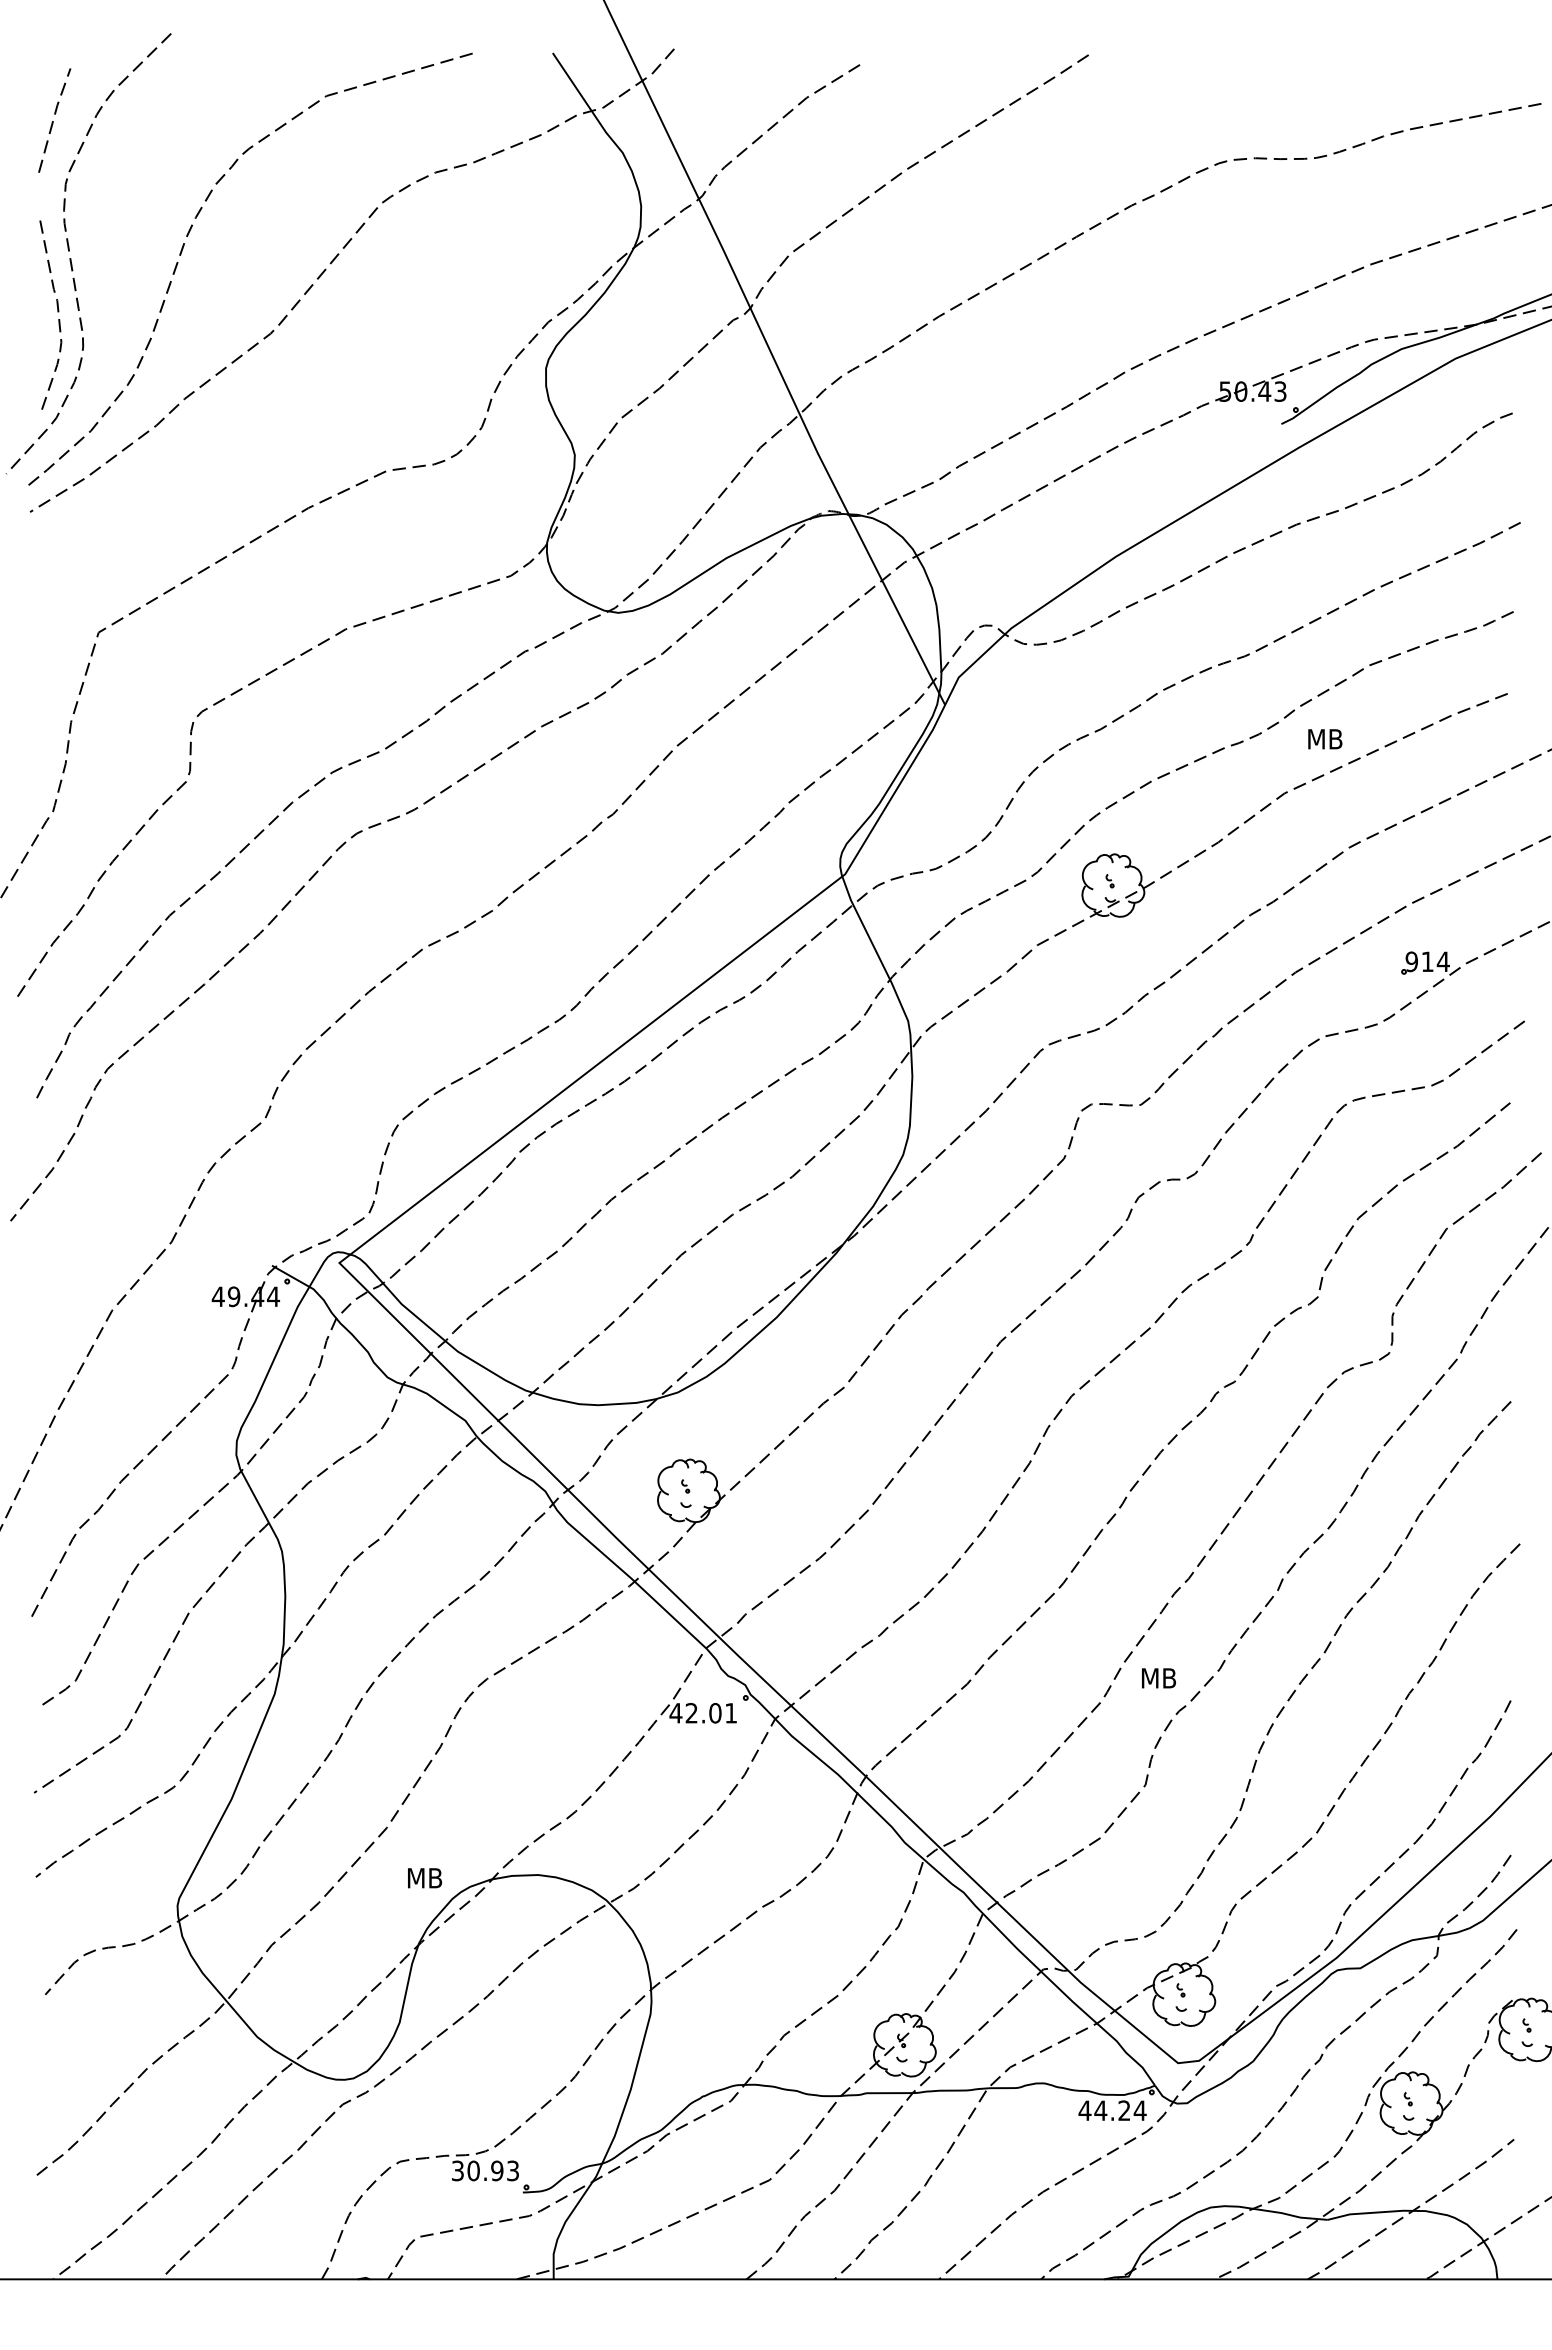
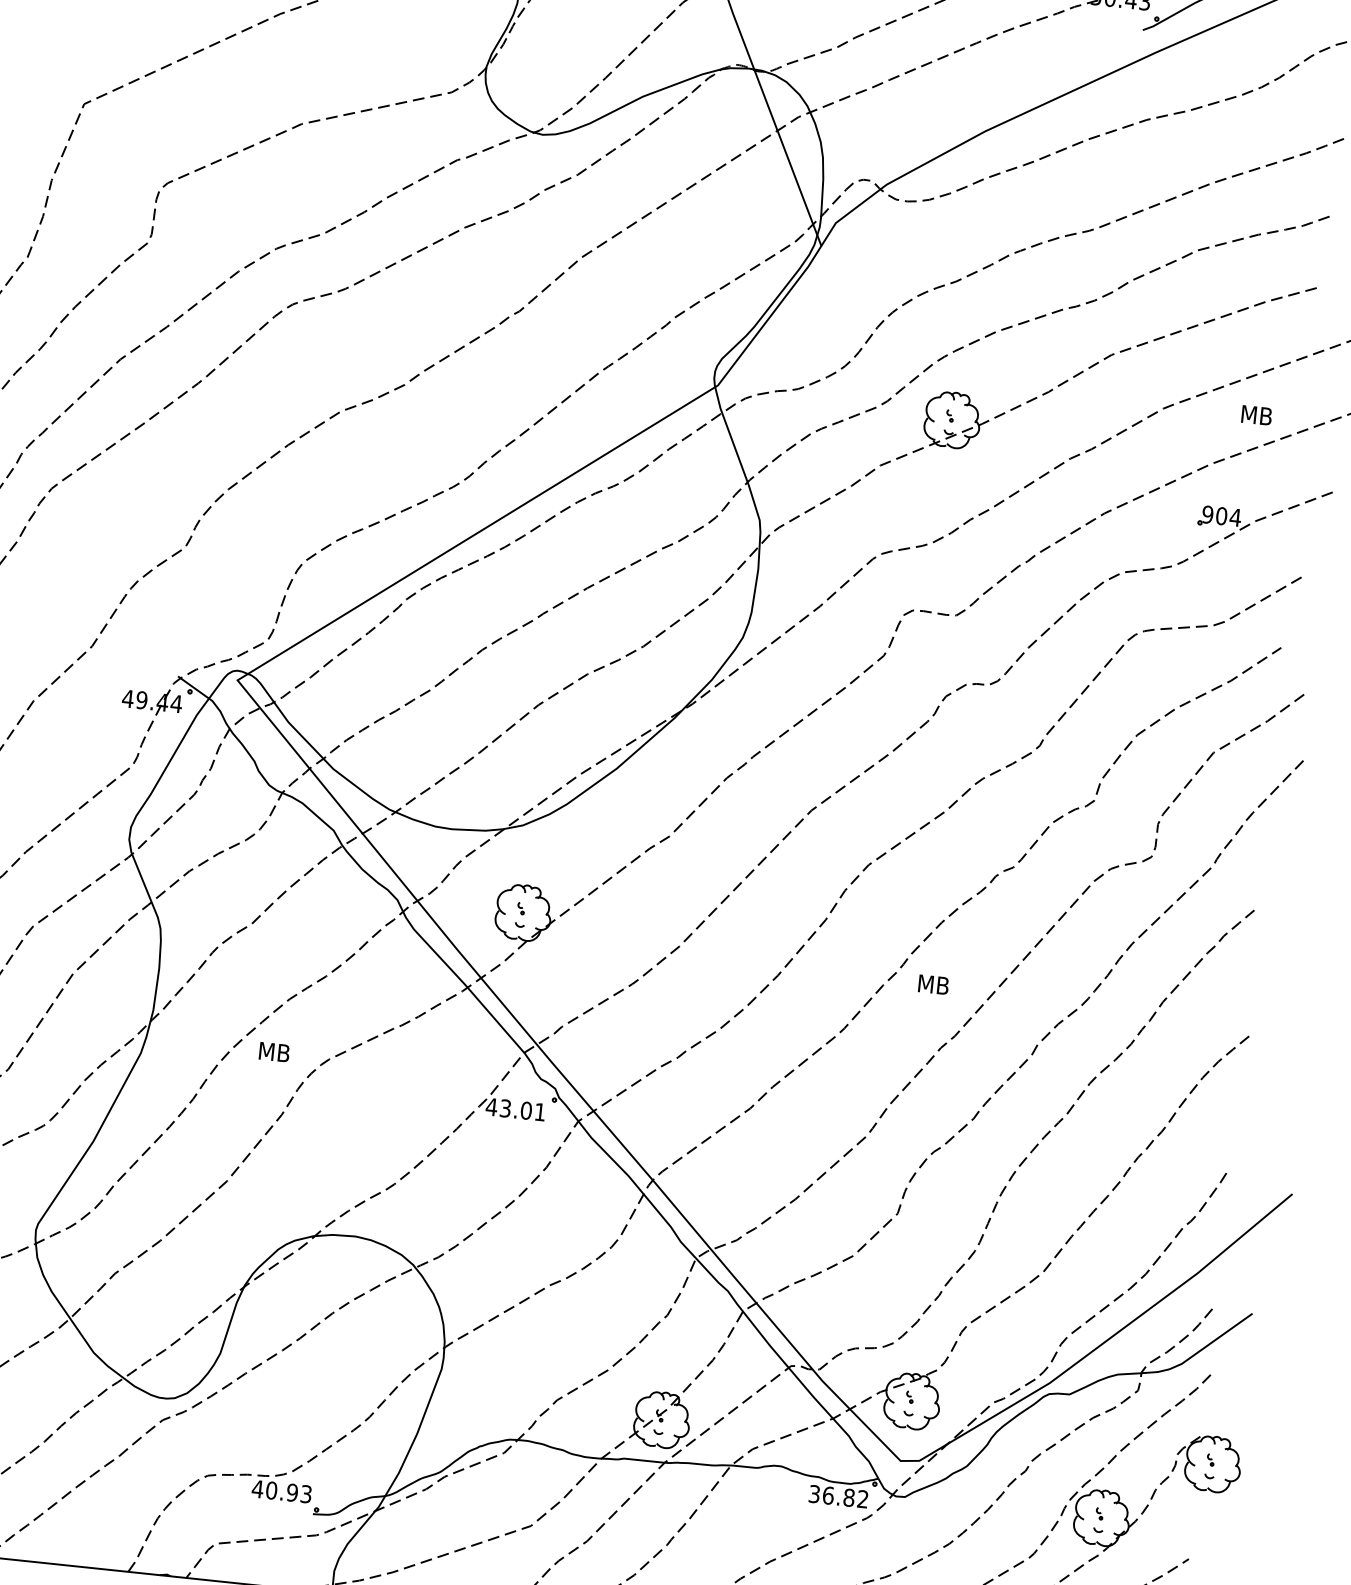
text: (1325, 739) -> (1256, 415), moved
text: (1427, 961) -> (1221, 515), 914 -> 904
text: (1158, 1678) -> (933, 984), moved
text: (691, 1713) -> (505, 1108), 42.01 -> 43.01
text: (425, 1878) -> (274, 1052), moved
text: (1112, 2110) -> (838, 1496), 44.24 -> 36.82
text: (457, 2170) -> (257, 1488), 30.93 -> 40.93

